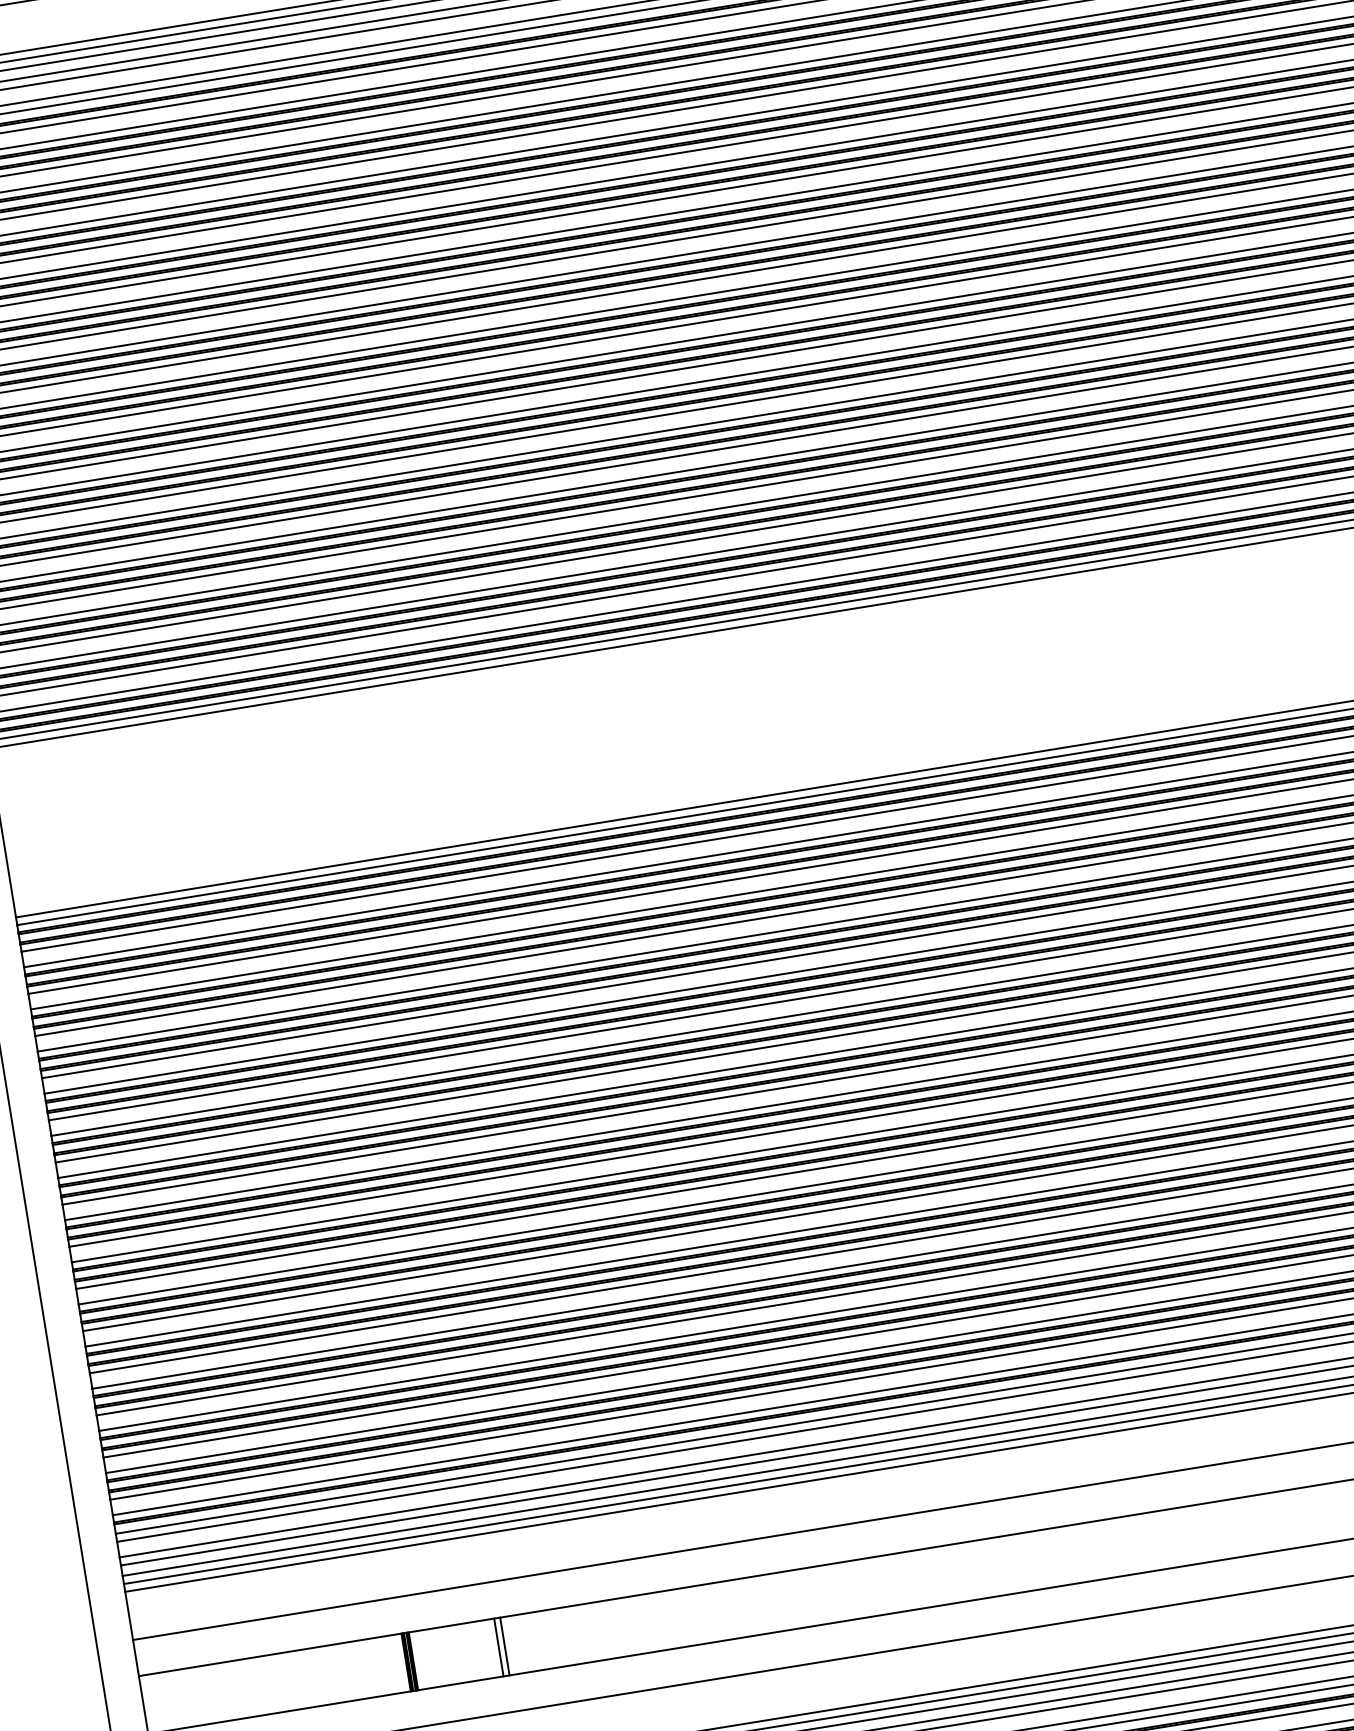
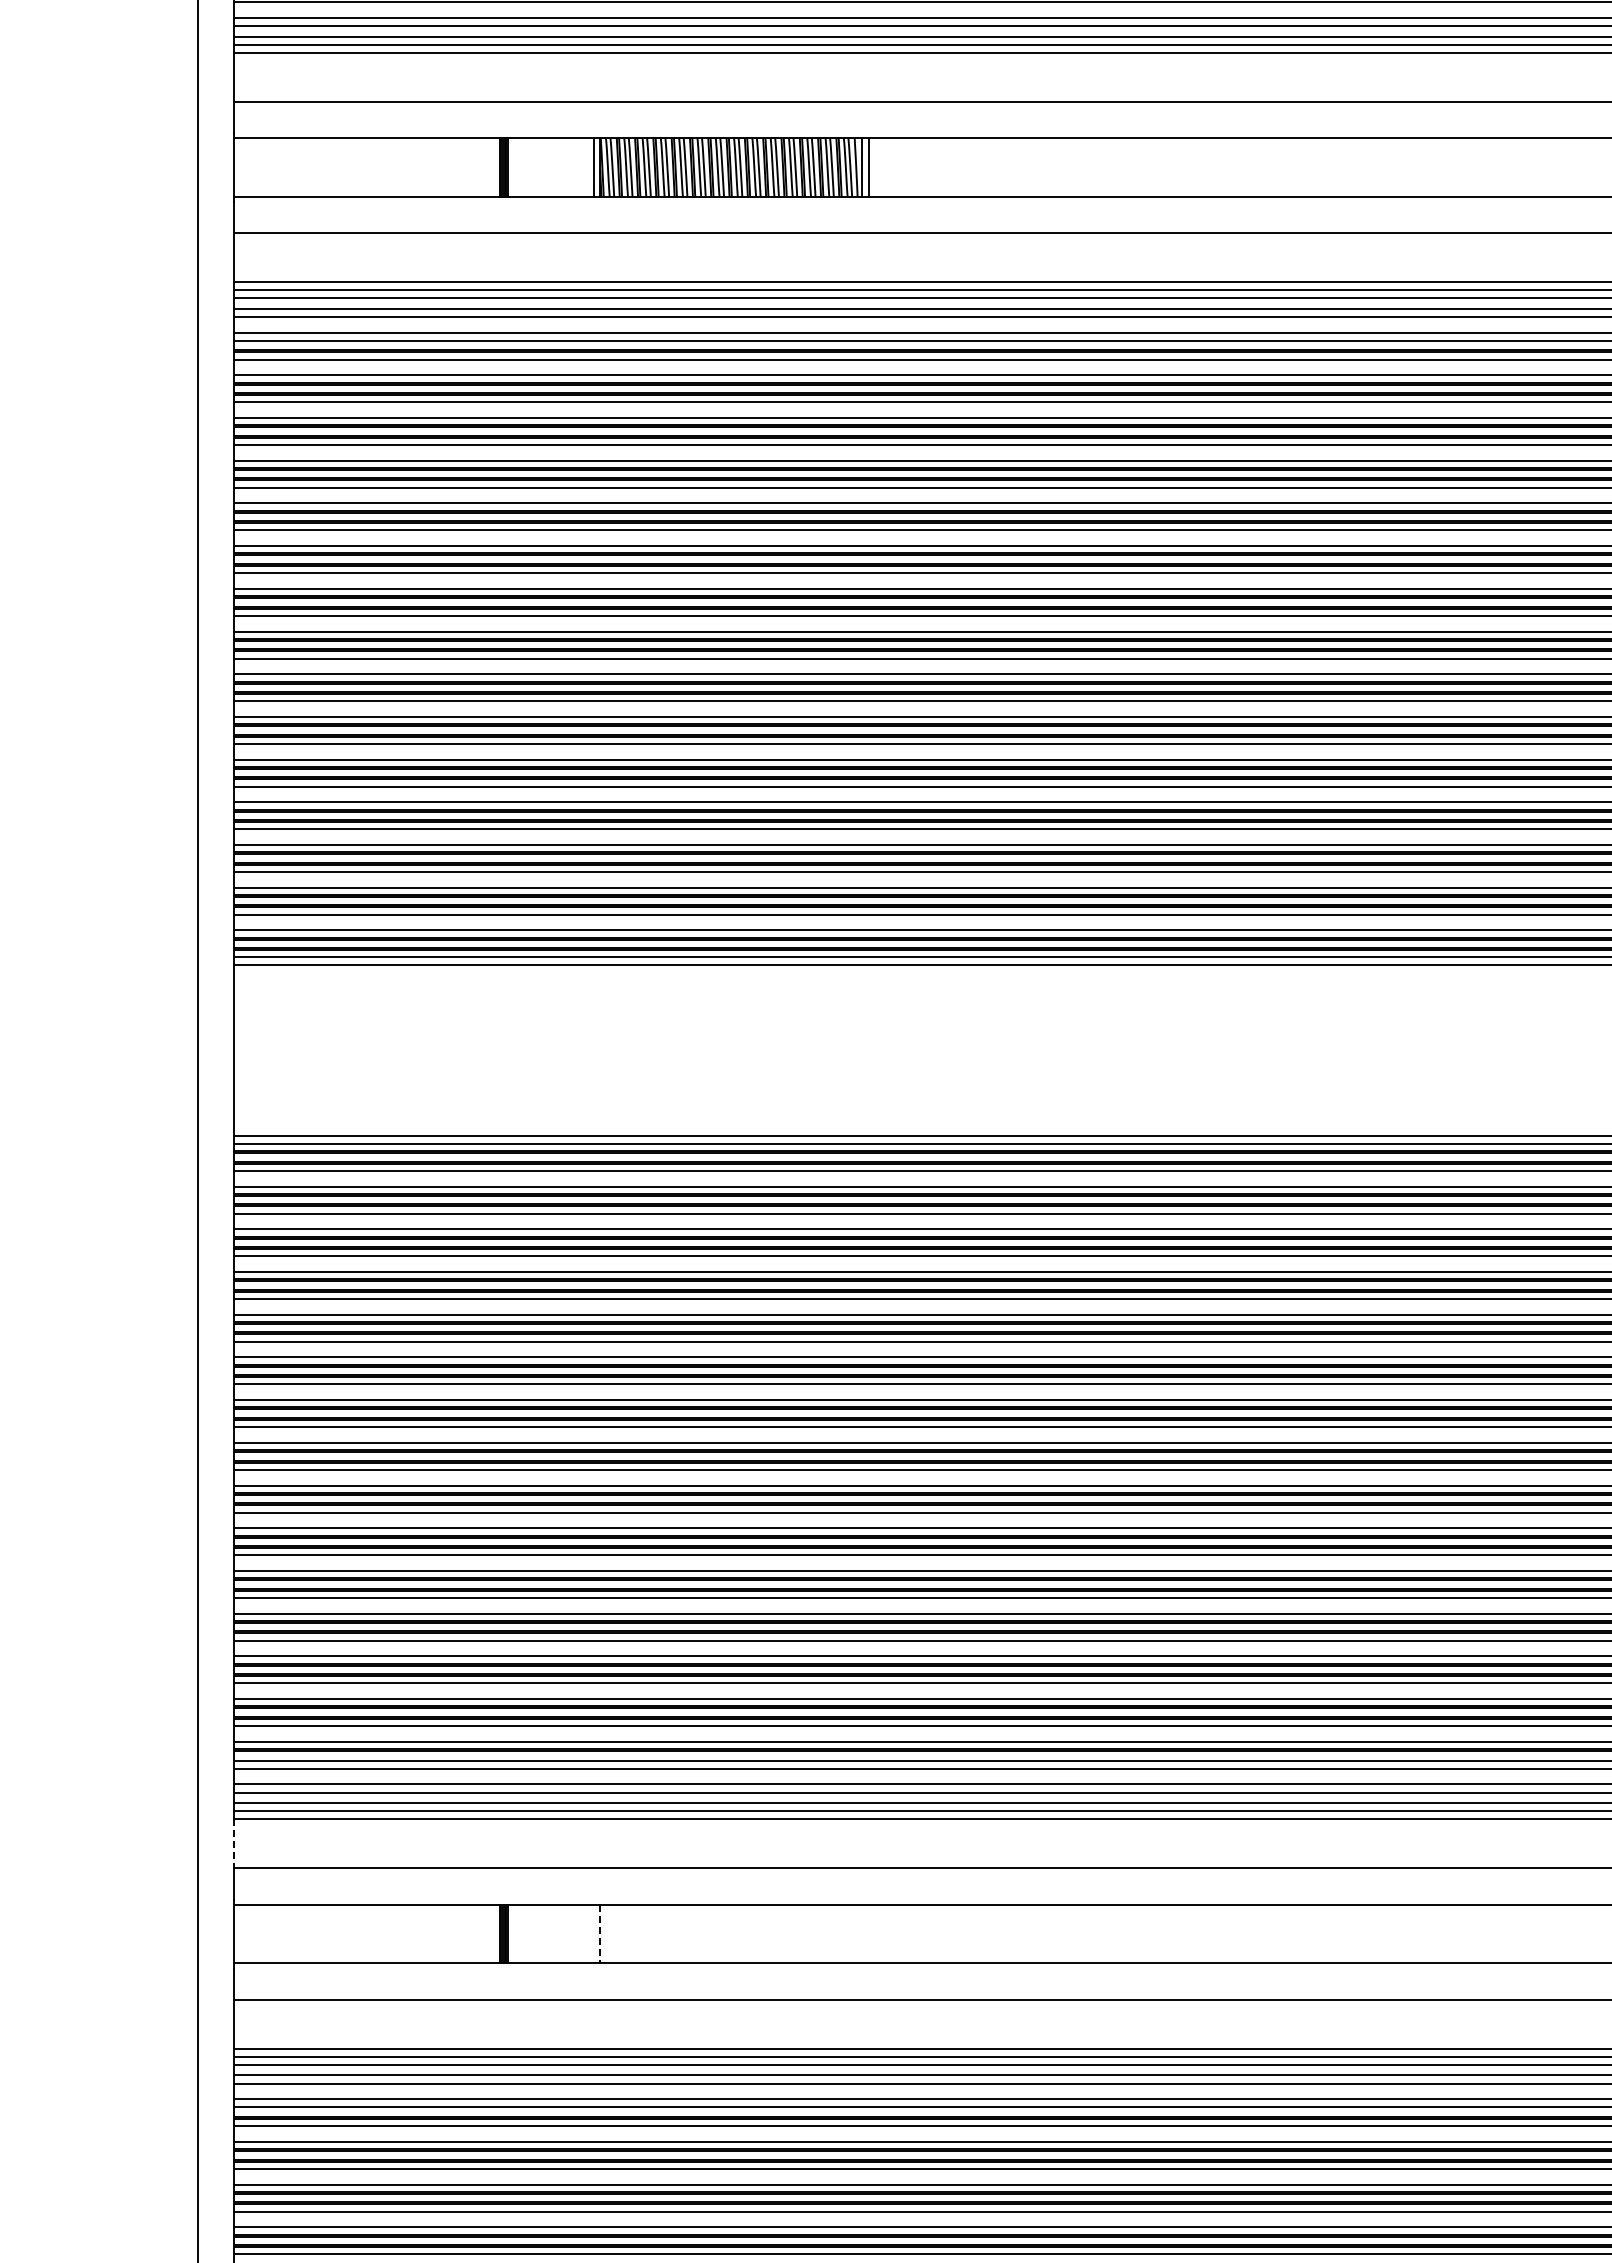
line: (129, 1616) -> (234, 1844), solid -> dashed
line: (499, 1646) -> (594, 1933), removed
line: (505, 1646) -> (600, 1934), solid -> dashed

